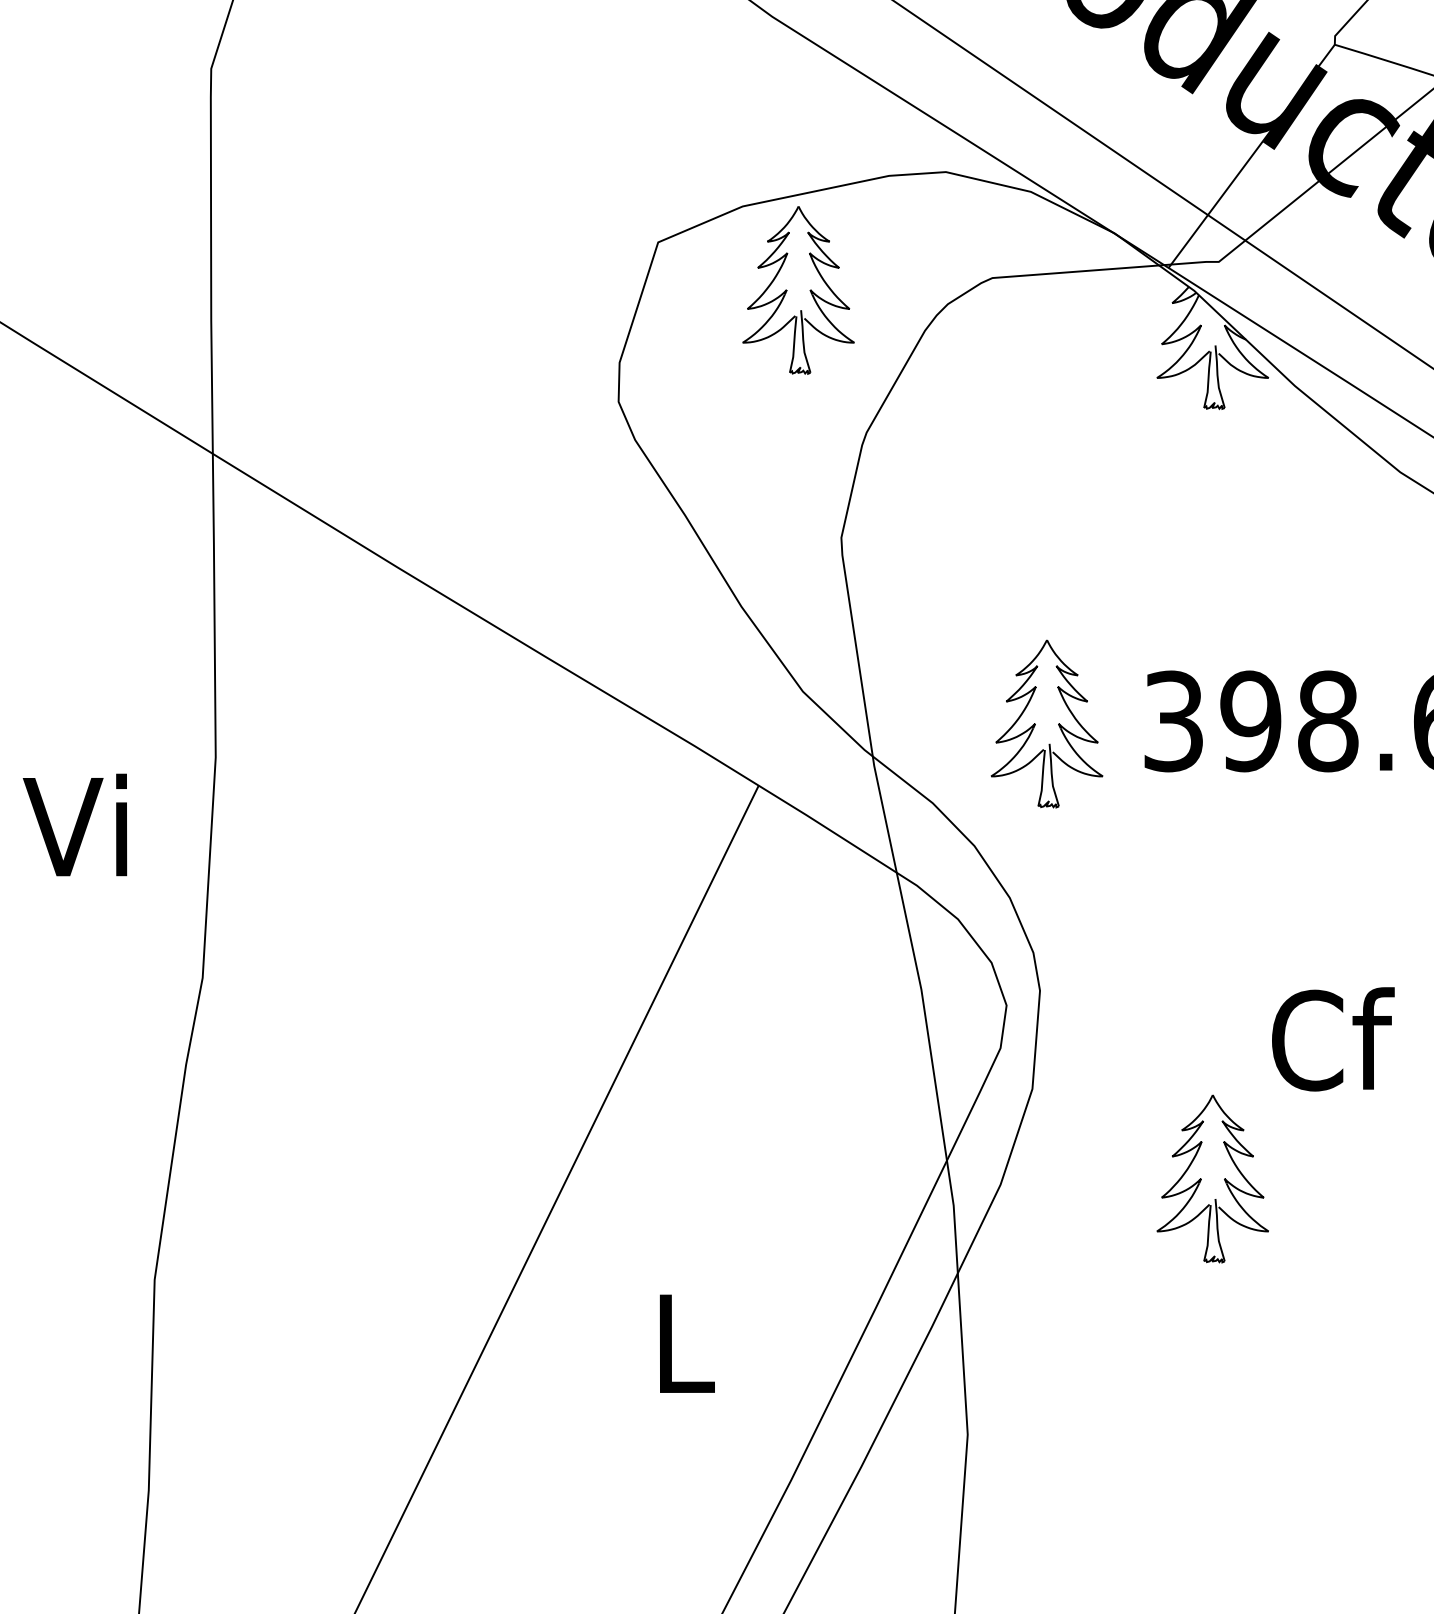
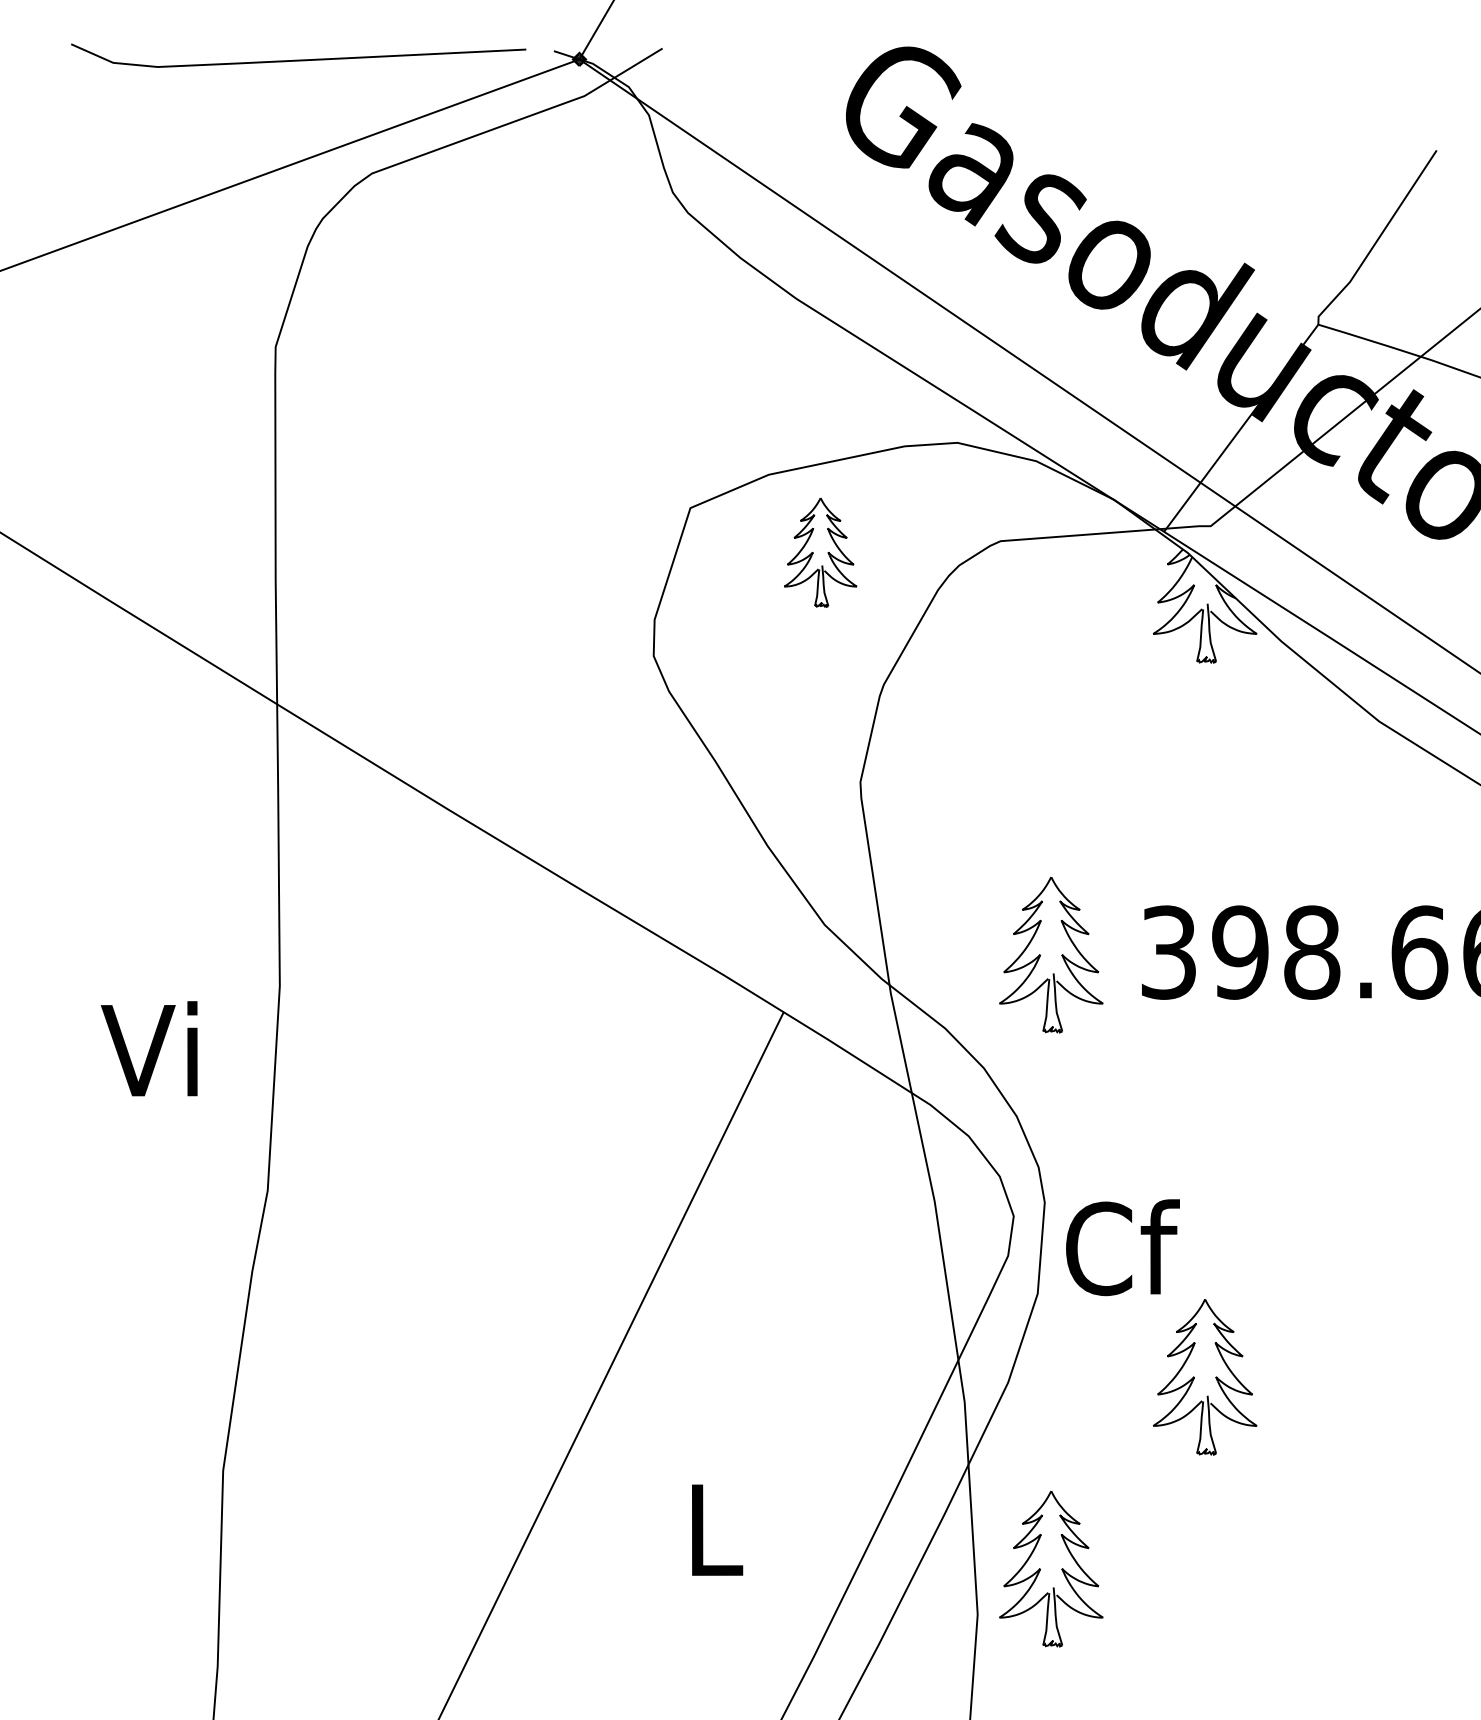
part: (798, 290) -> (820, 552), size x0.7
text: (1332, 1039) -> (1122, 1247), moved
part: (1047, 1386) -> (1051, 1569), added

